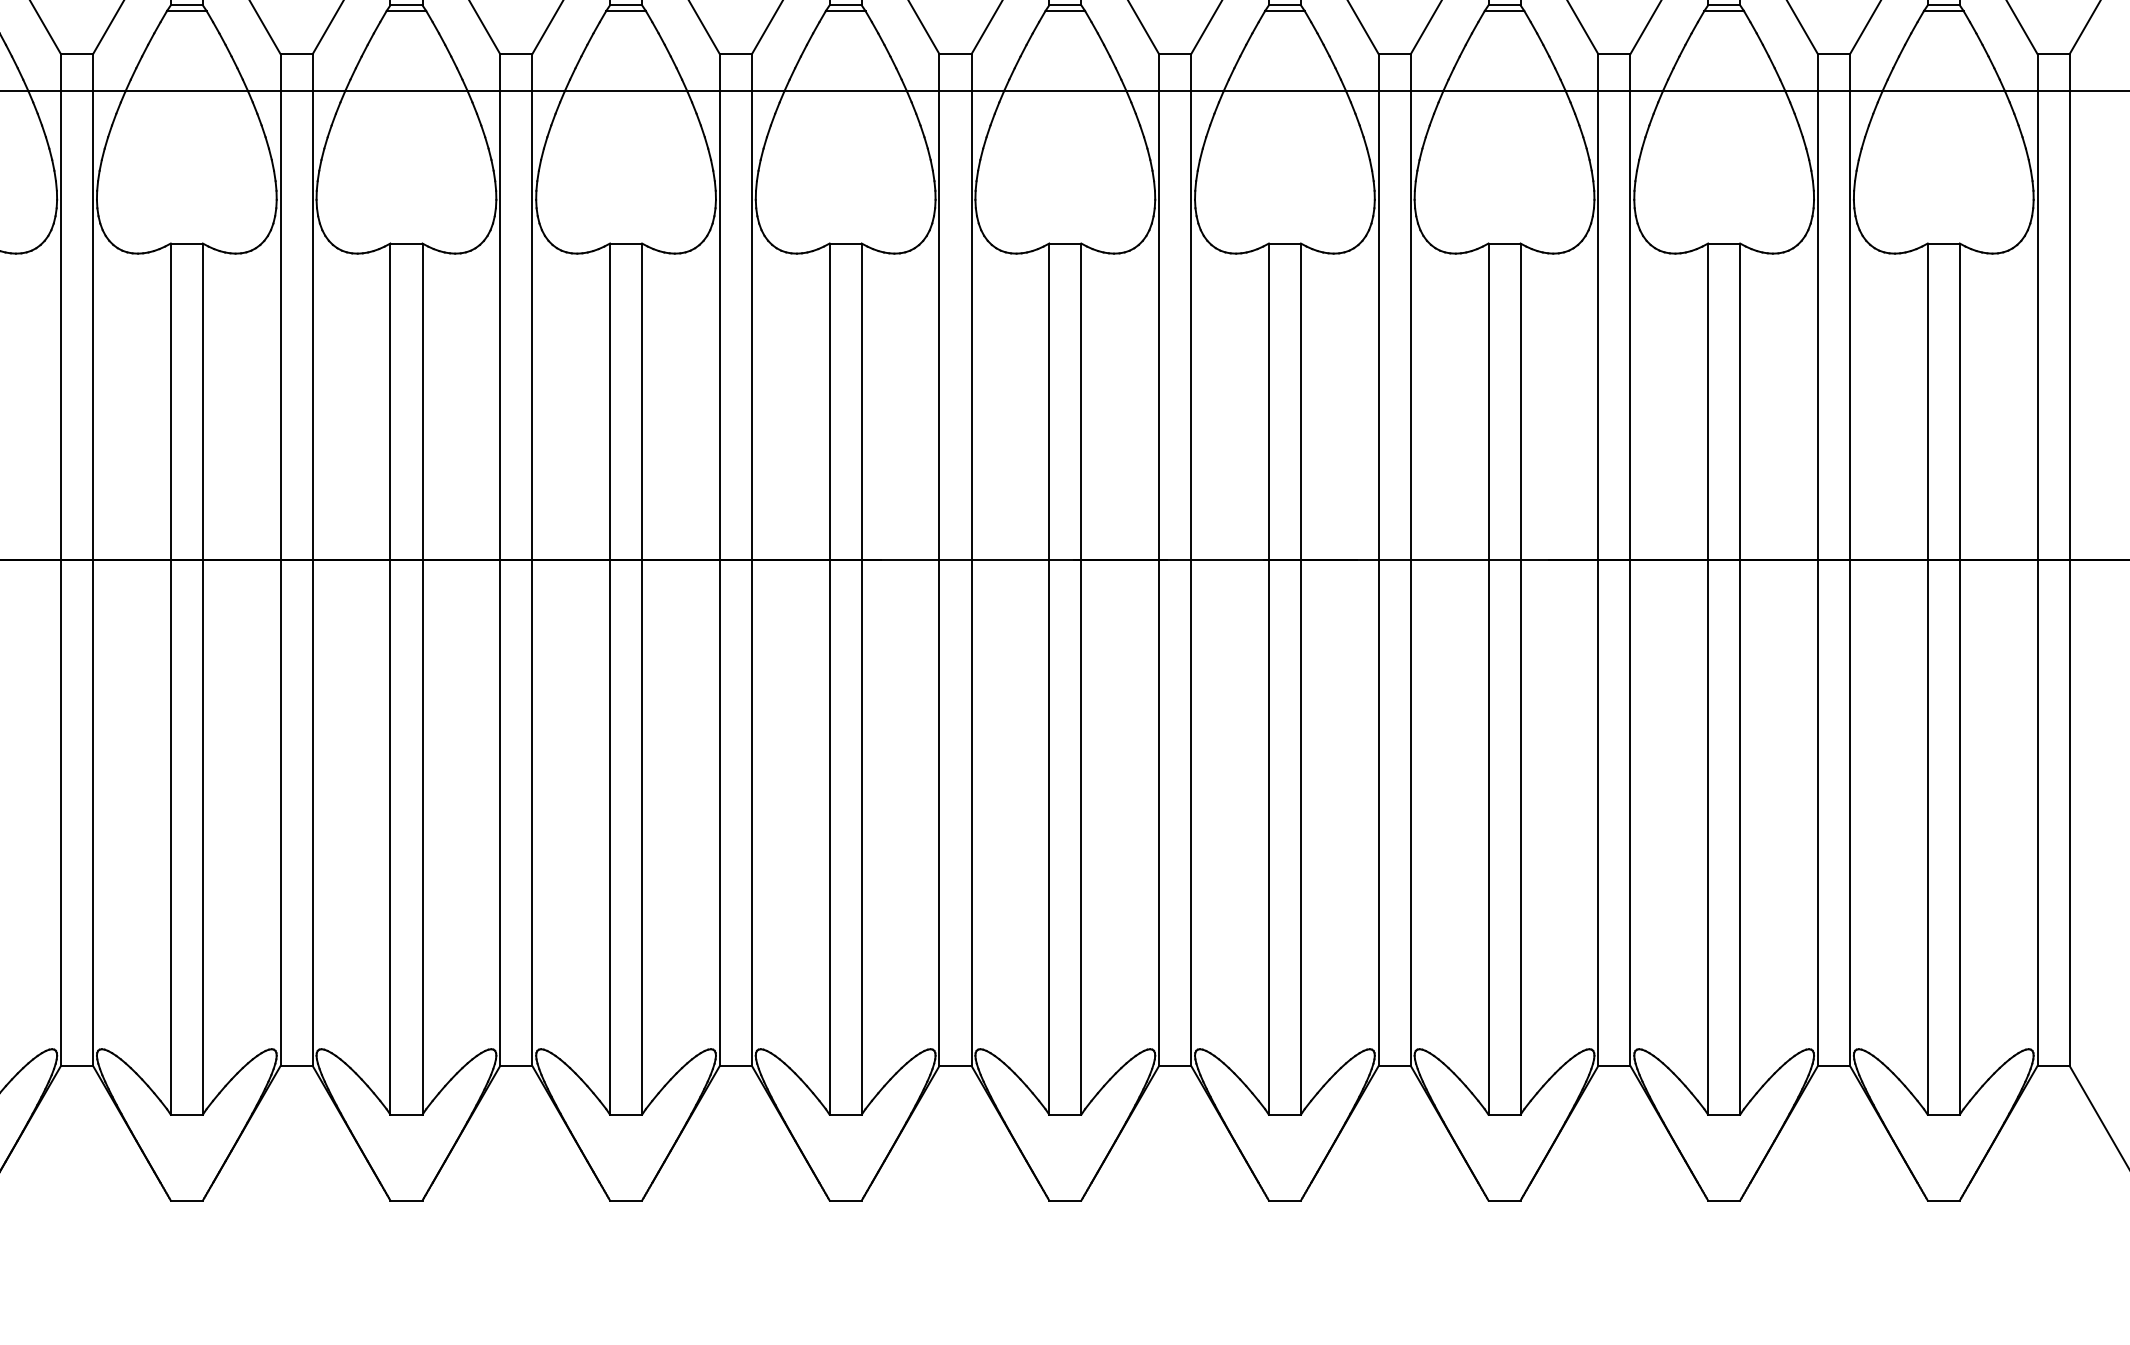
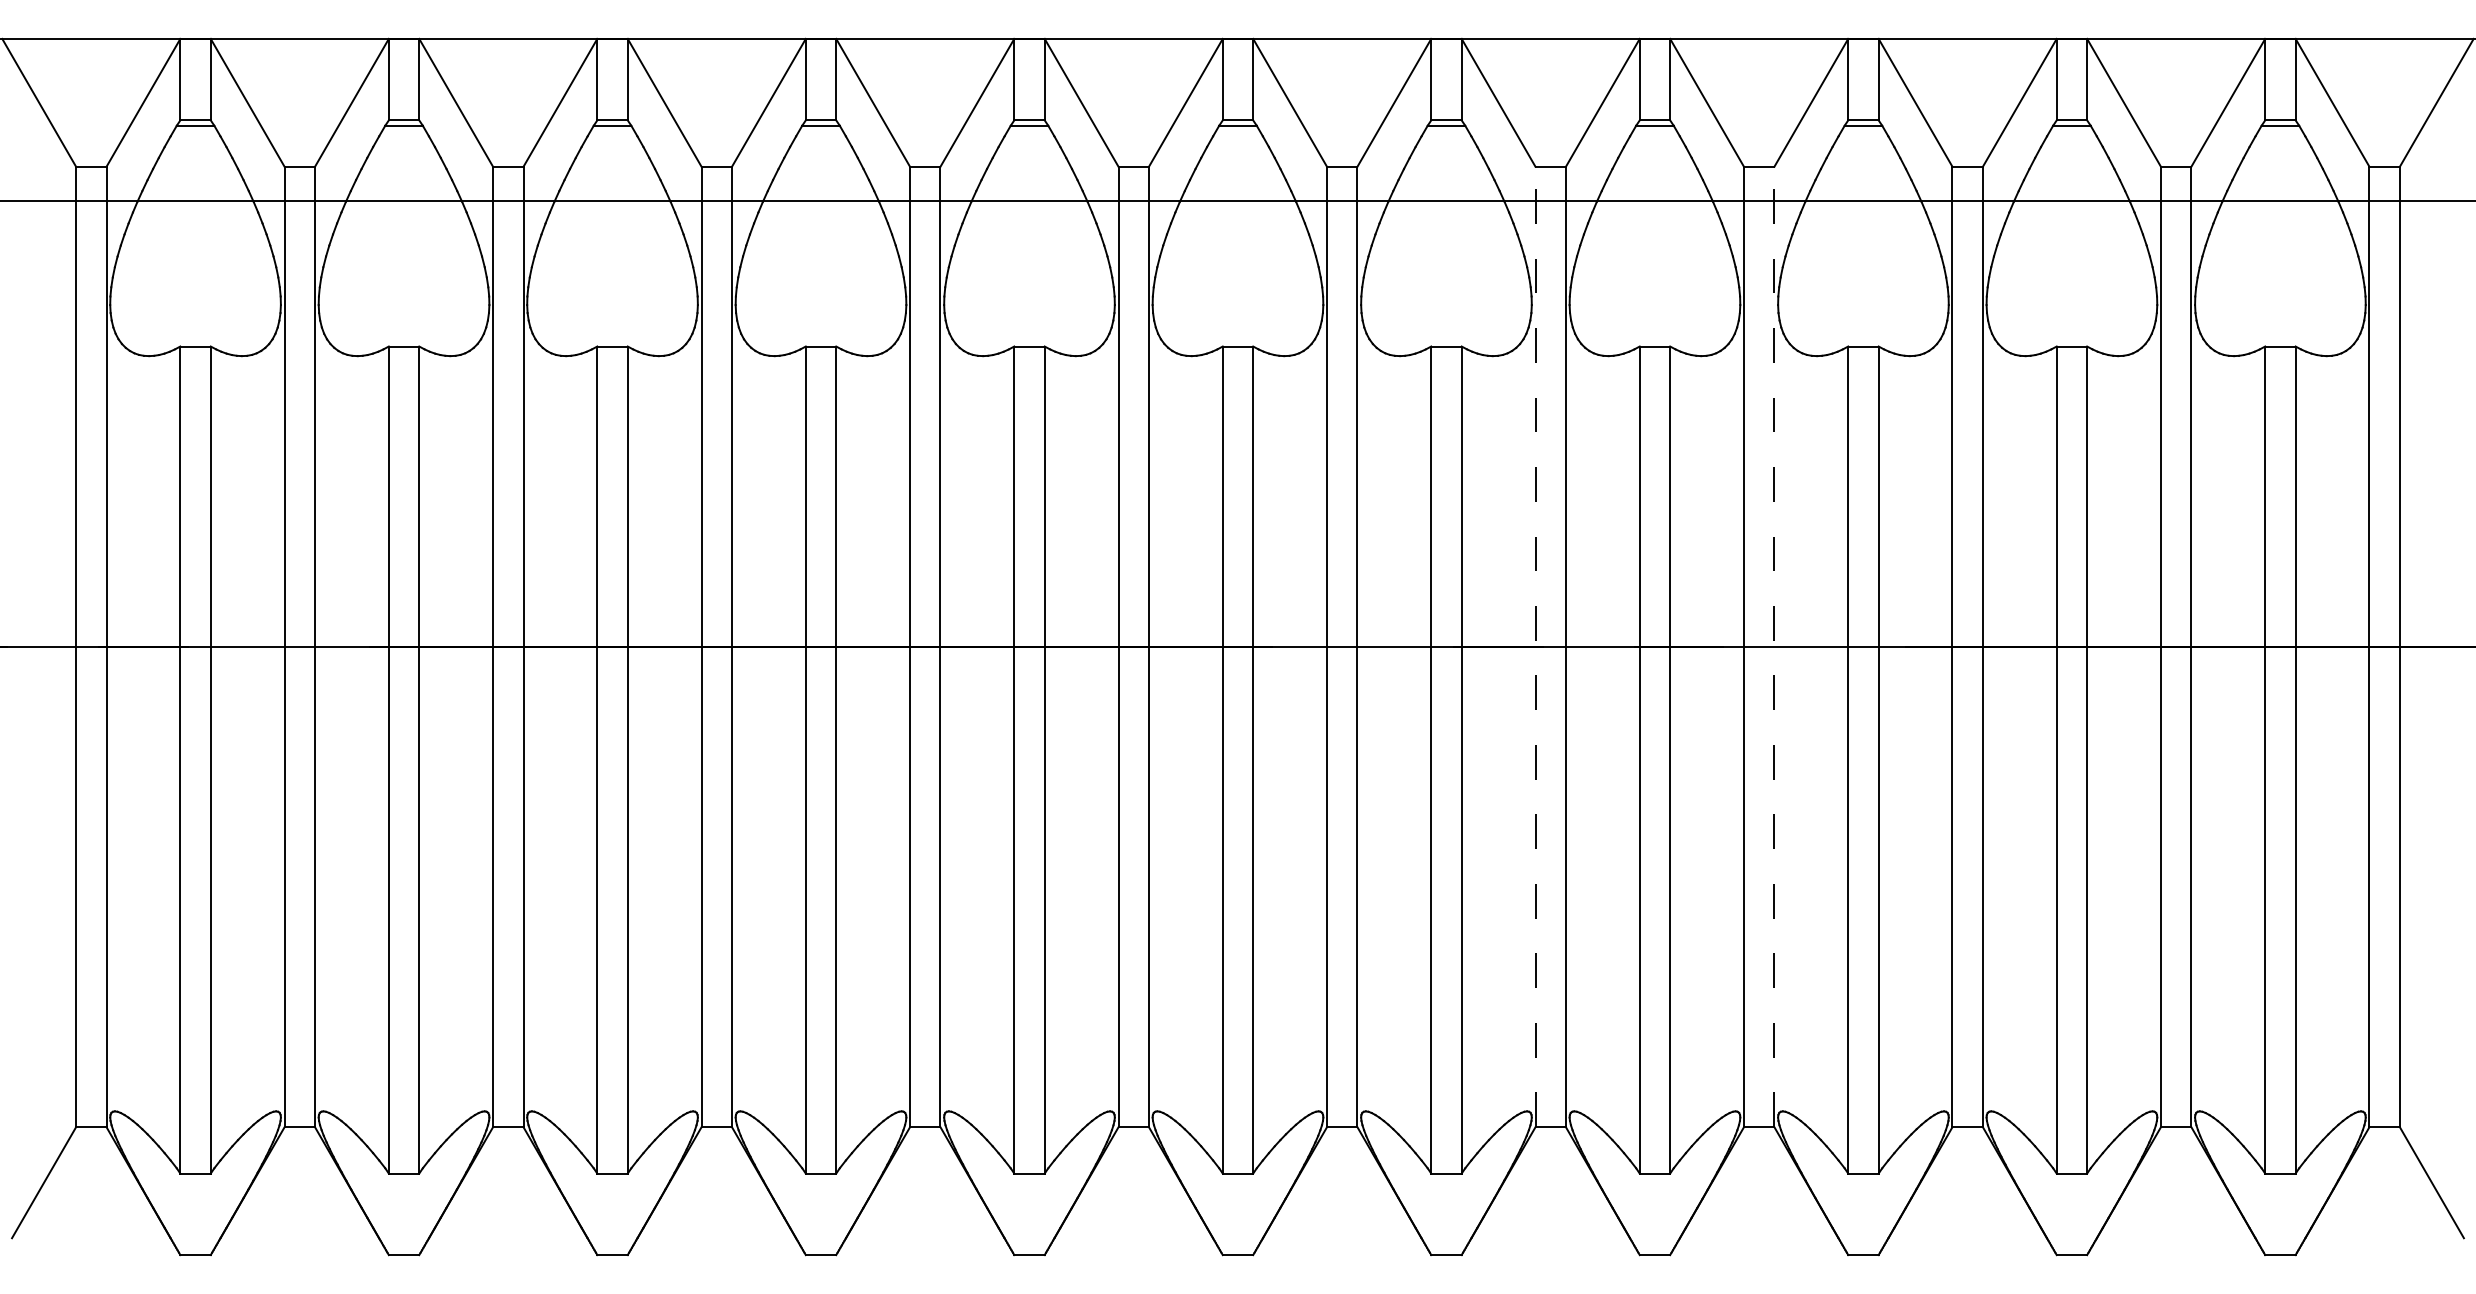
line: (1159, 559) -> (1535, 646), solid -> dashed
line: (1410, 559) -> (1774, 646), solid -> dashed

